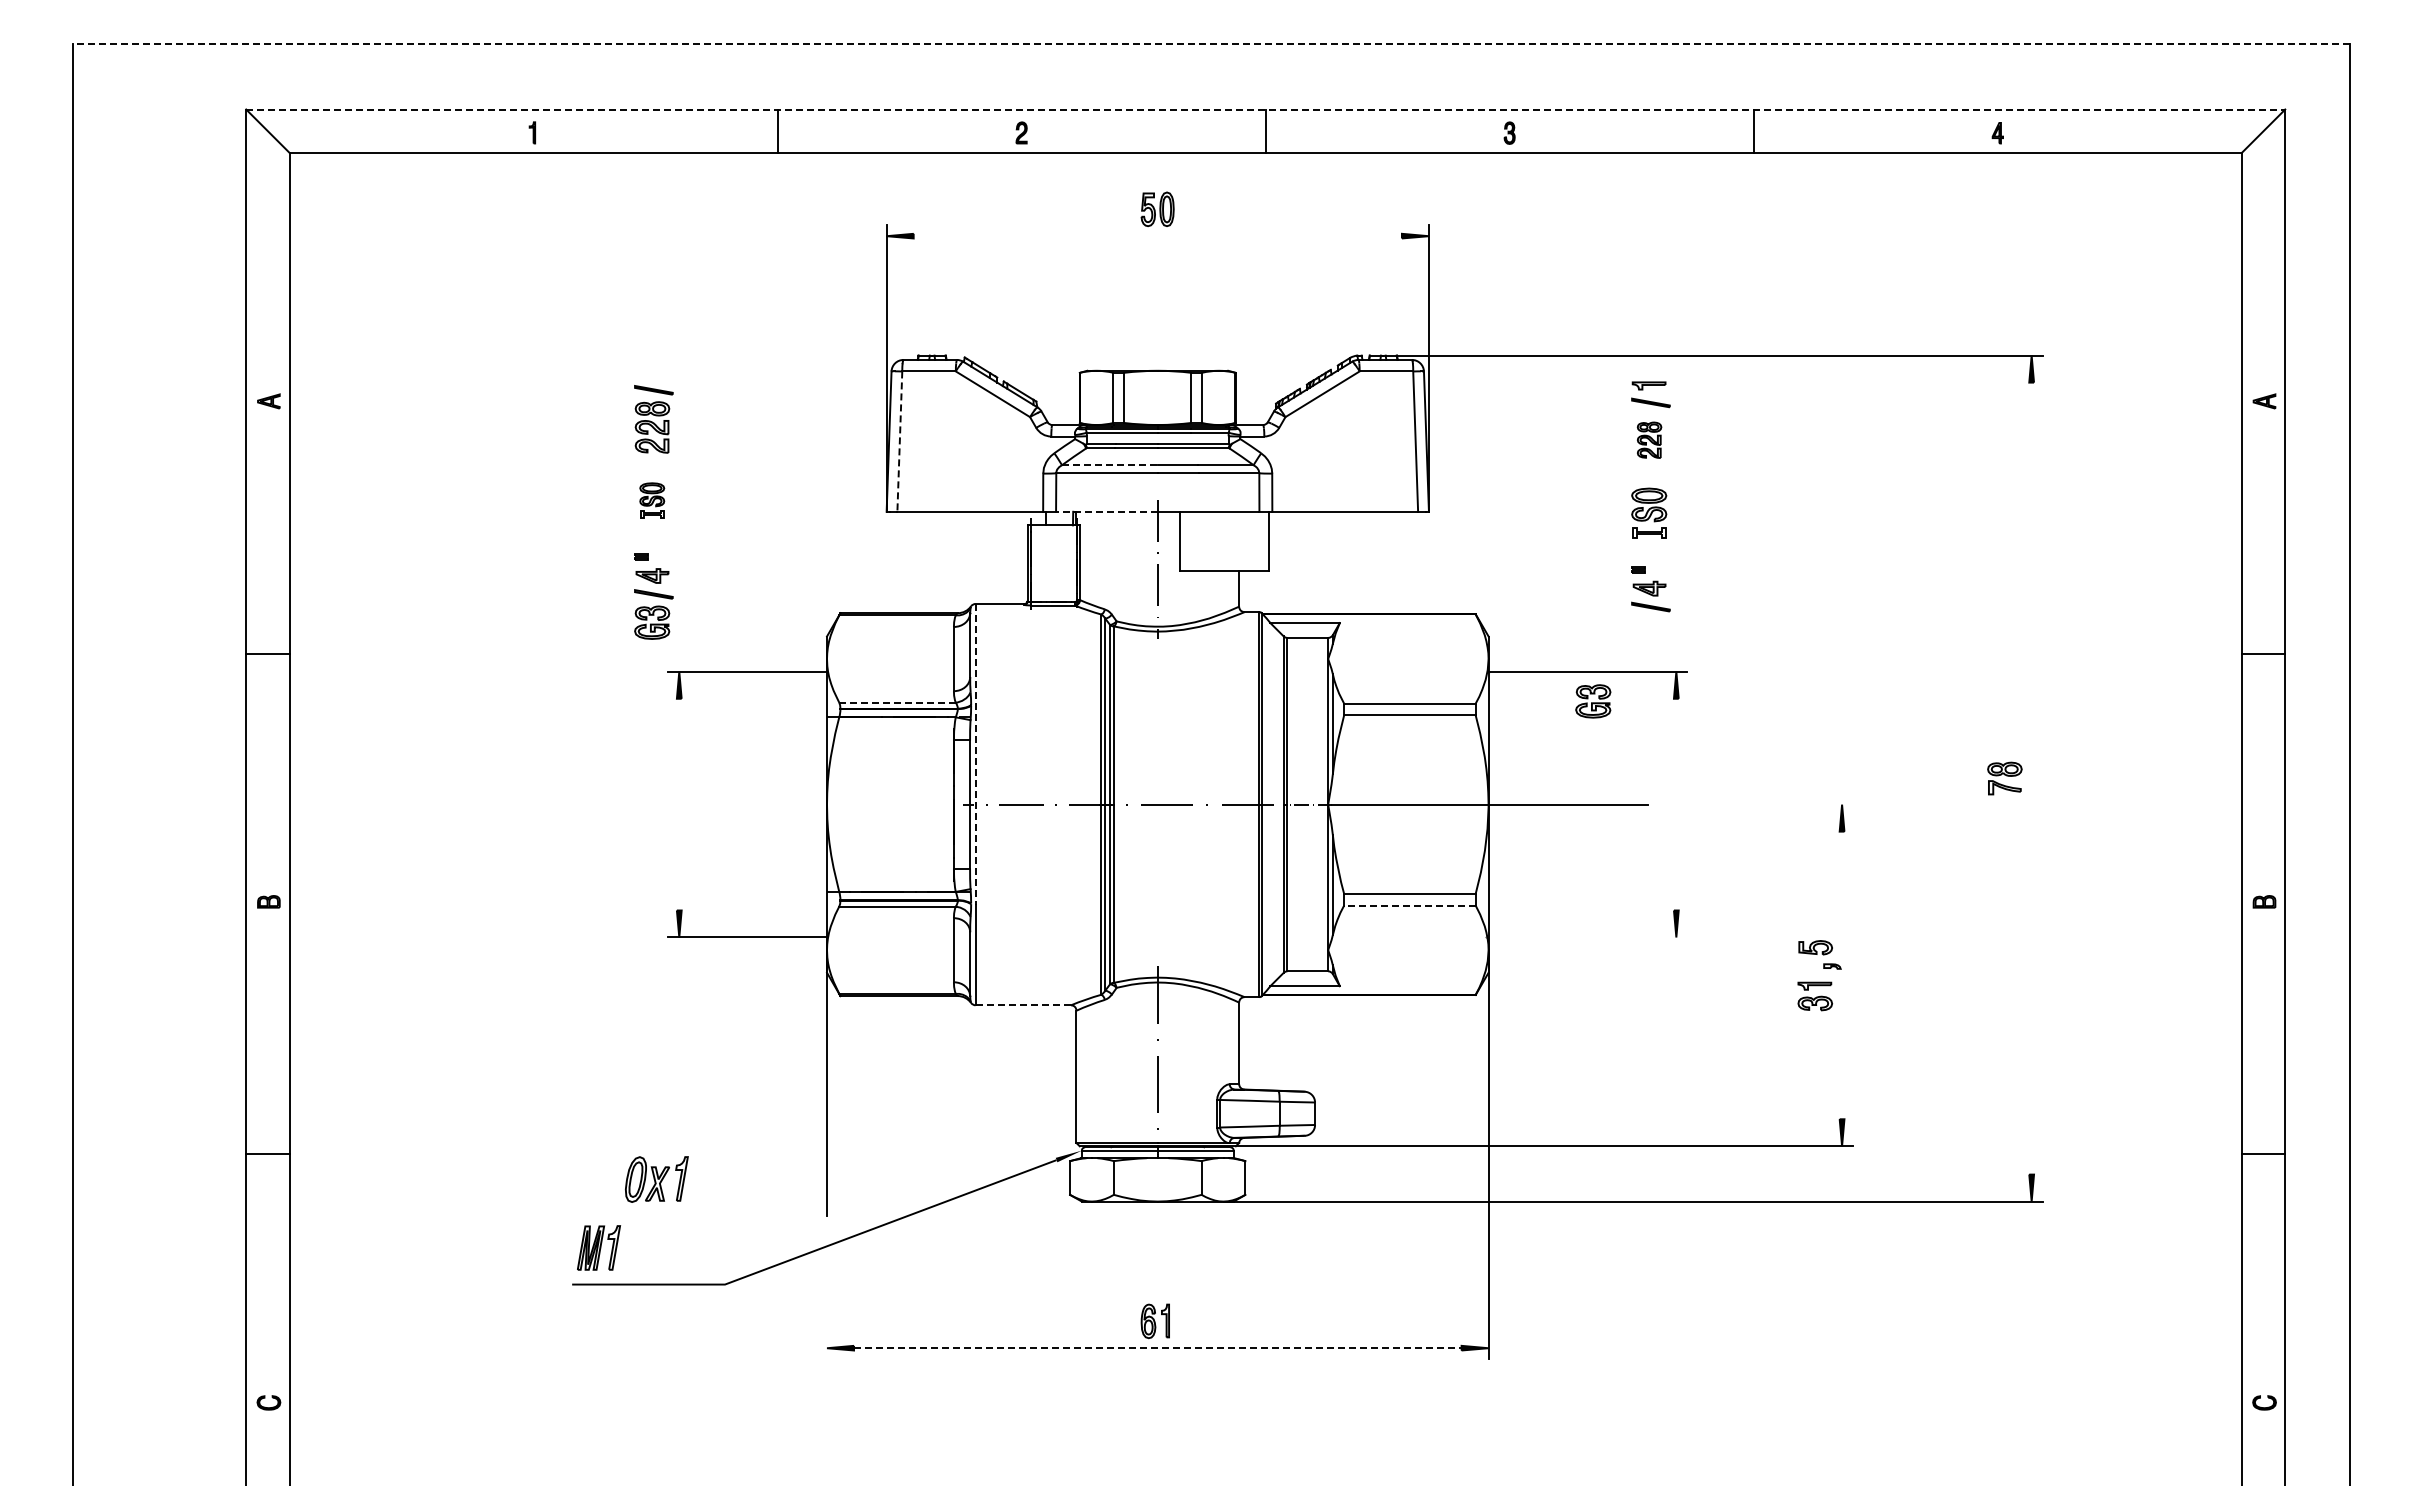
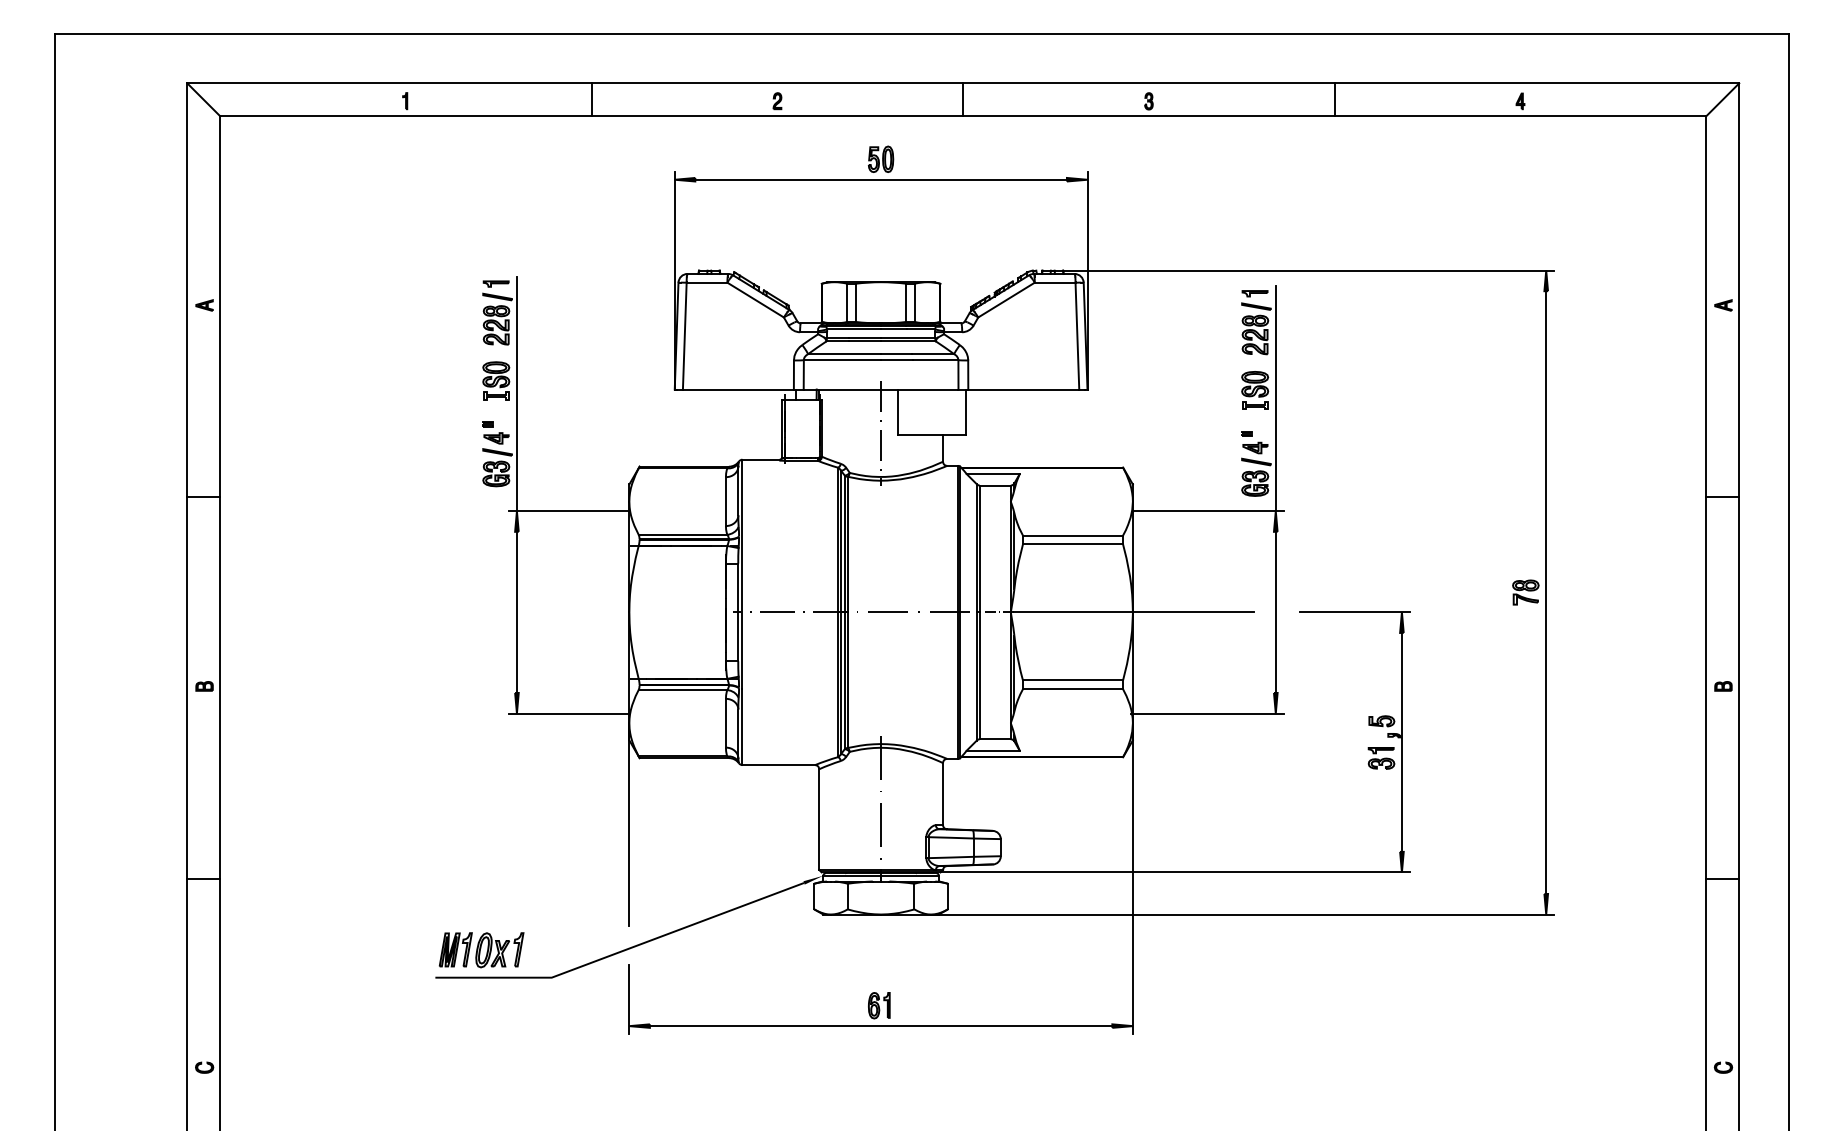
line: (1211, 44) -> (922, 33), dashed -> solid
line: (1265, 109) -> (963, 83), dashed -> solid
line: (1157, 236) -> (880, 180), added
part: (651, 372) -> (495, 283), added
part: (1649, 440) -> (1255, 335), size x1.43
line: (899, 442) -> (684, 336), dashed -> solid
line: (1109, 465) -> (844, 354), dashed -> solid
part: (652, 500) -> (496, 380), size x1.43
line: (1106, 511) -> (842, 389), dashed -> solid
line: (679, 517) -> (517, 393), added
line: (1676, 523) -> (1275, 398), added
part: (1593, 701) -> (1255, 483), moved
line: (897, 702) -> (683, 534), dashed -> solid
line: (975, 754) -> (742, 574), dashed -> solid
line: (2031, 778) -> (1546, 592), added
line: (679, 804) -> (517, 612), added
line: (1676, 804) -> (1275, 612), added
line: (1780, 804) -> (1355, 612), added
line: (1409, 905) -> (1072, 689), dashed -> solid
line: (1586, 937) -> (1207, 713), added
line: (1842, 975) -> (1402, 742), added
line: (1023, 1005) -> (778, 765), dashed -> solid
part: (656, 1179) -> (499, 950), moved
line: (827, 1313) -> (629, 999), added
line: (1157, 1348) -> (880, 1026), dashed -> solid

